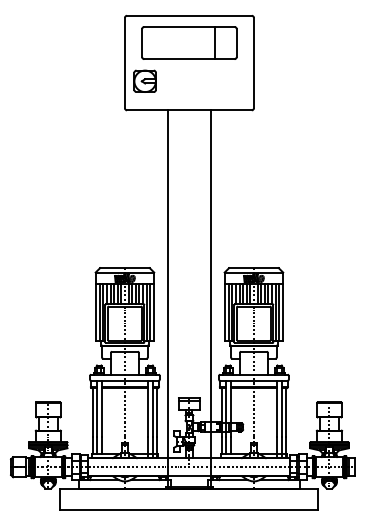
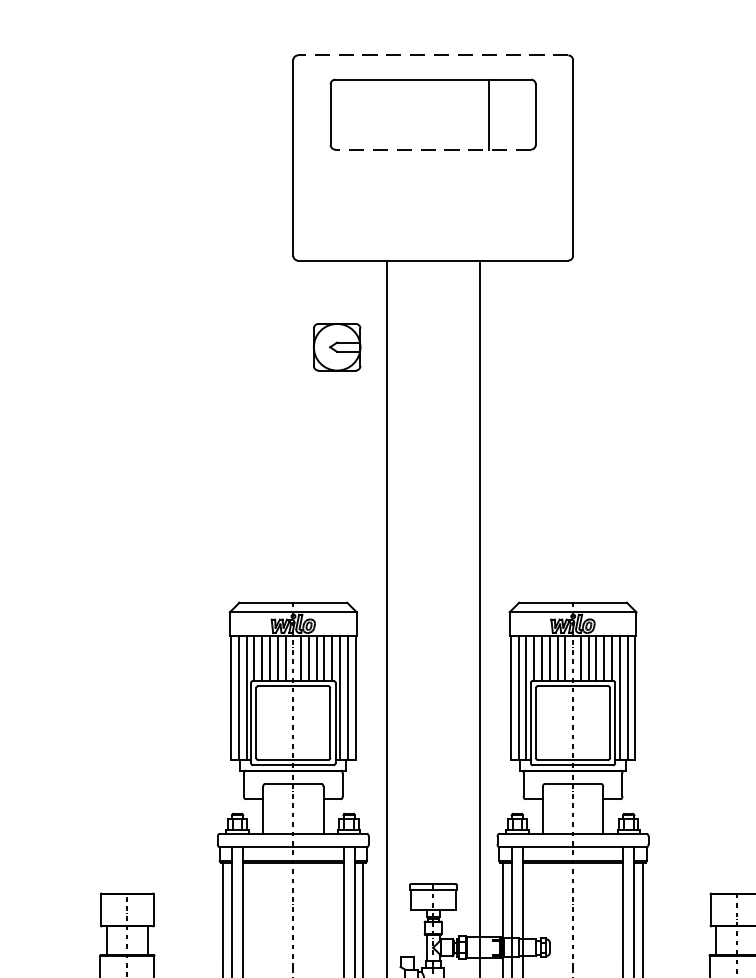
line: (188, 15) -> (431, 54), solid -> dashed
line: (188, 59) -> (431, 150), solid -> dashed
part: (144, 80) -> (335, 345), moved

